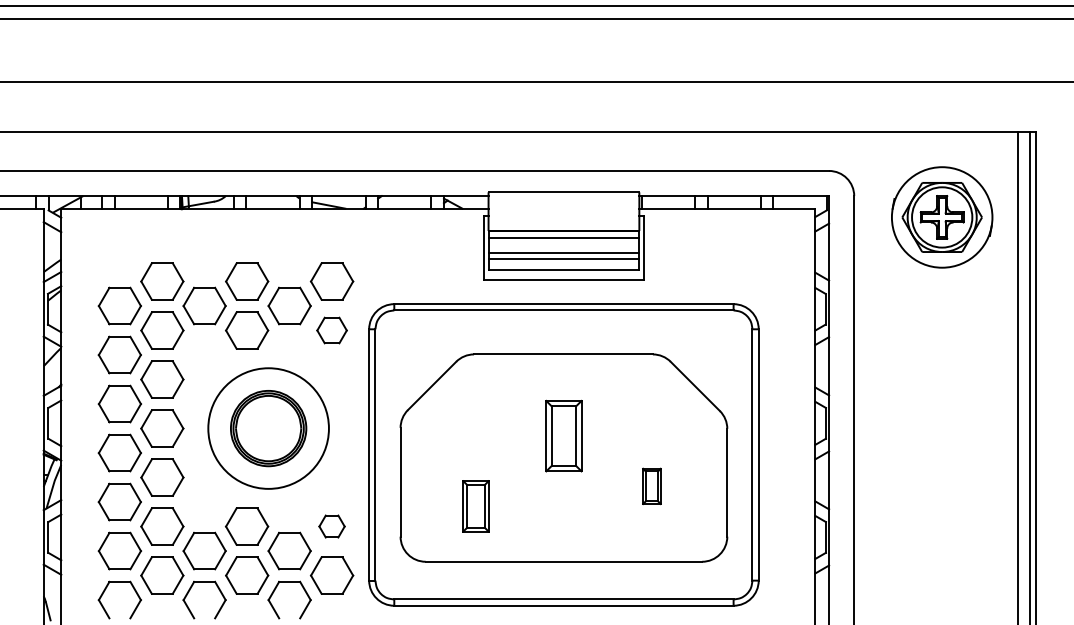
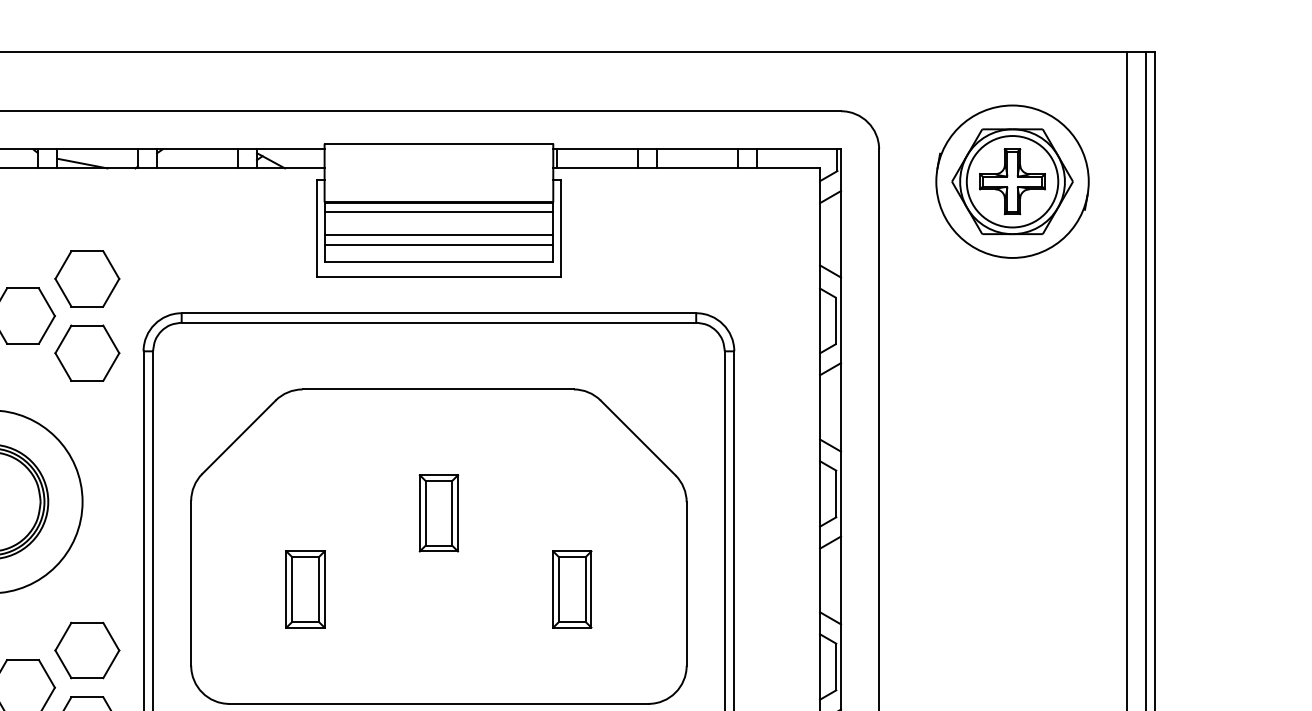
part: (331, 330) -> (86, 353), size x1.43
part: (563, 435) -> (438, 512), size x0.71
part: (651, 486) -> (571, 589), size x1.43
part: (475, 506) -> (304, 589), moved
part: (331, 526) -> (86, 650), size x1.67

